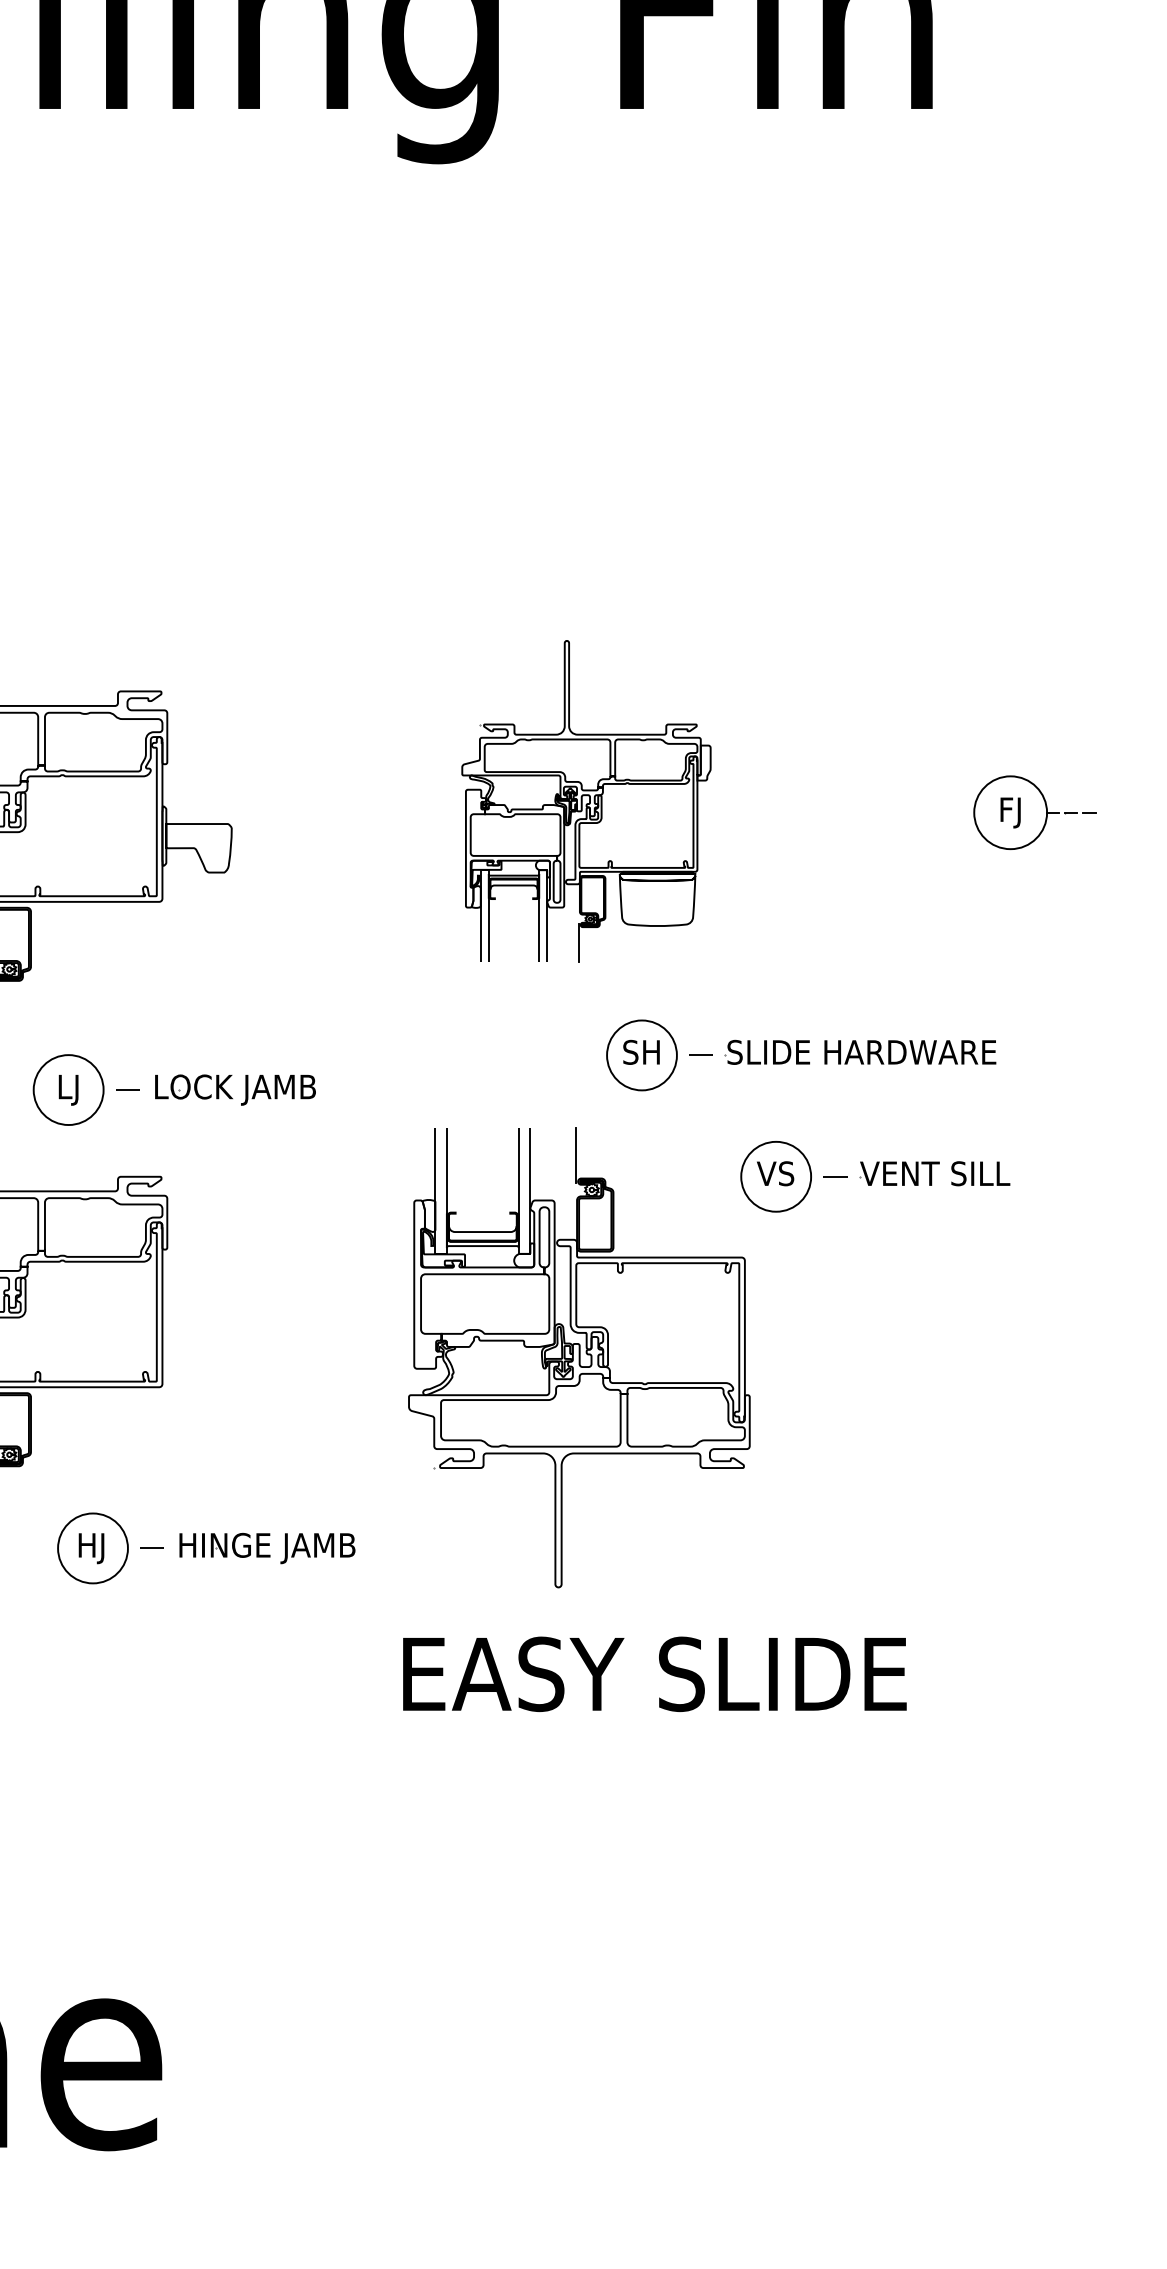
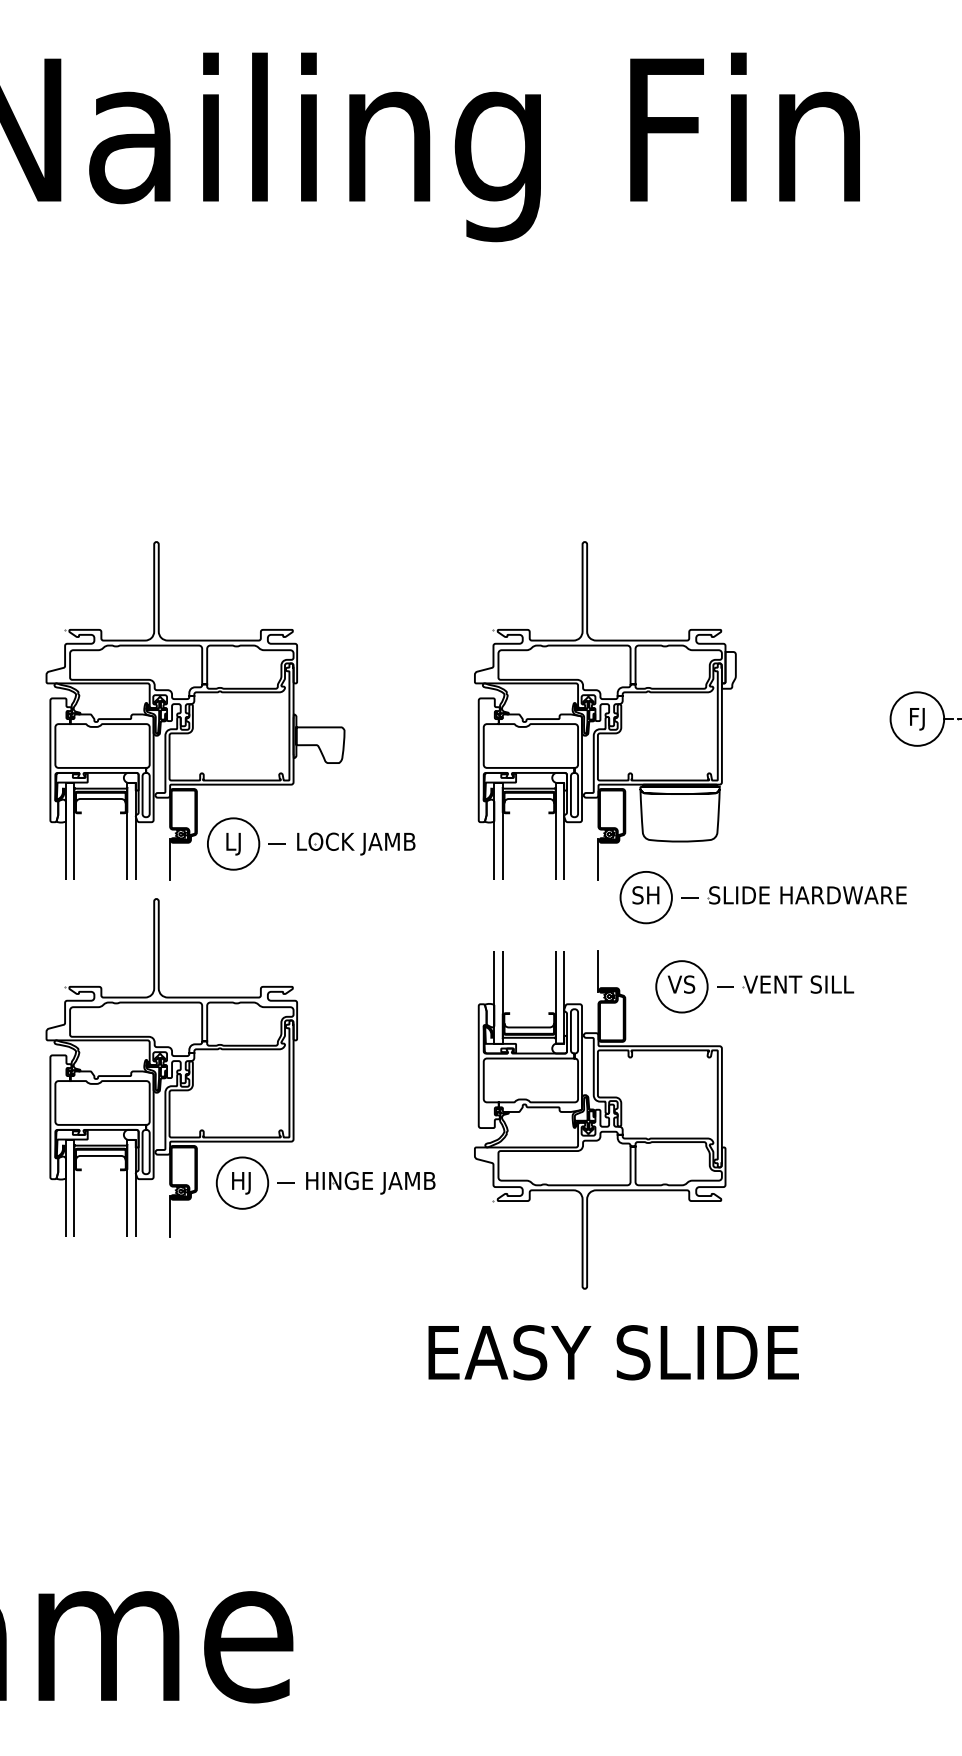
part: (586, 801) -> (605, 710), size x1.43
part: (174, 1089) -> (311, 843), moved
part: (874, 1176) -> (754, 986), moved
part: (205, 1547) -> (325, 1182), moved
text: (654, 1673) -> (613, 1352), moved

